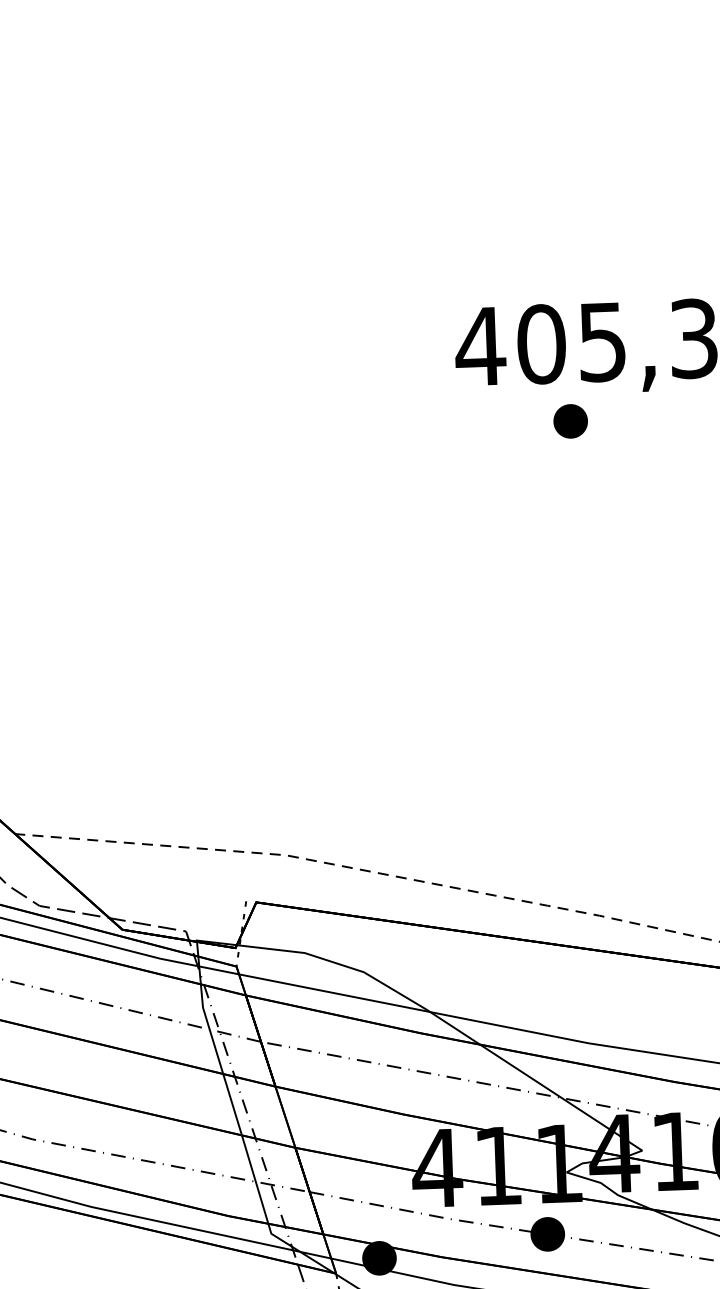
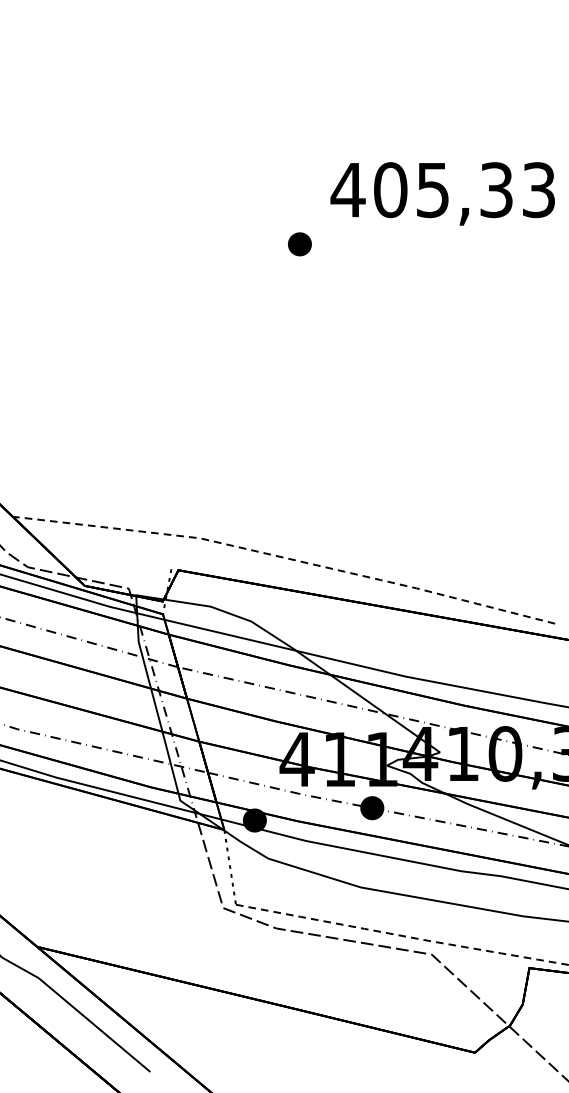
part: (570, 421) -> (299, 244), moved

